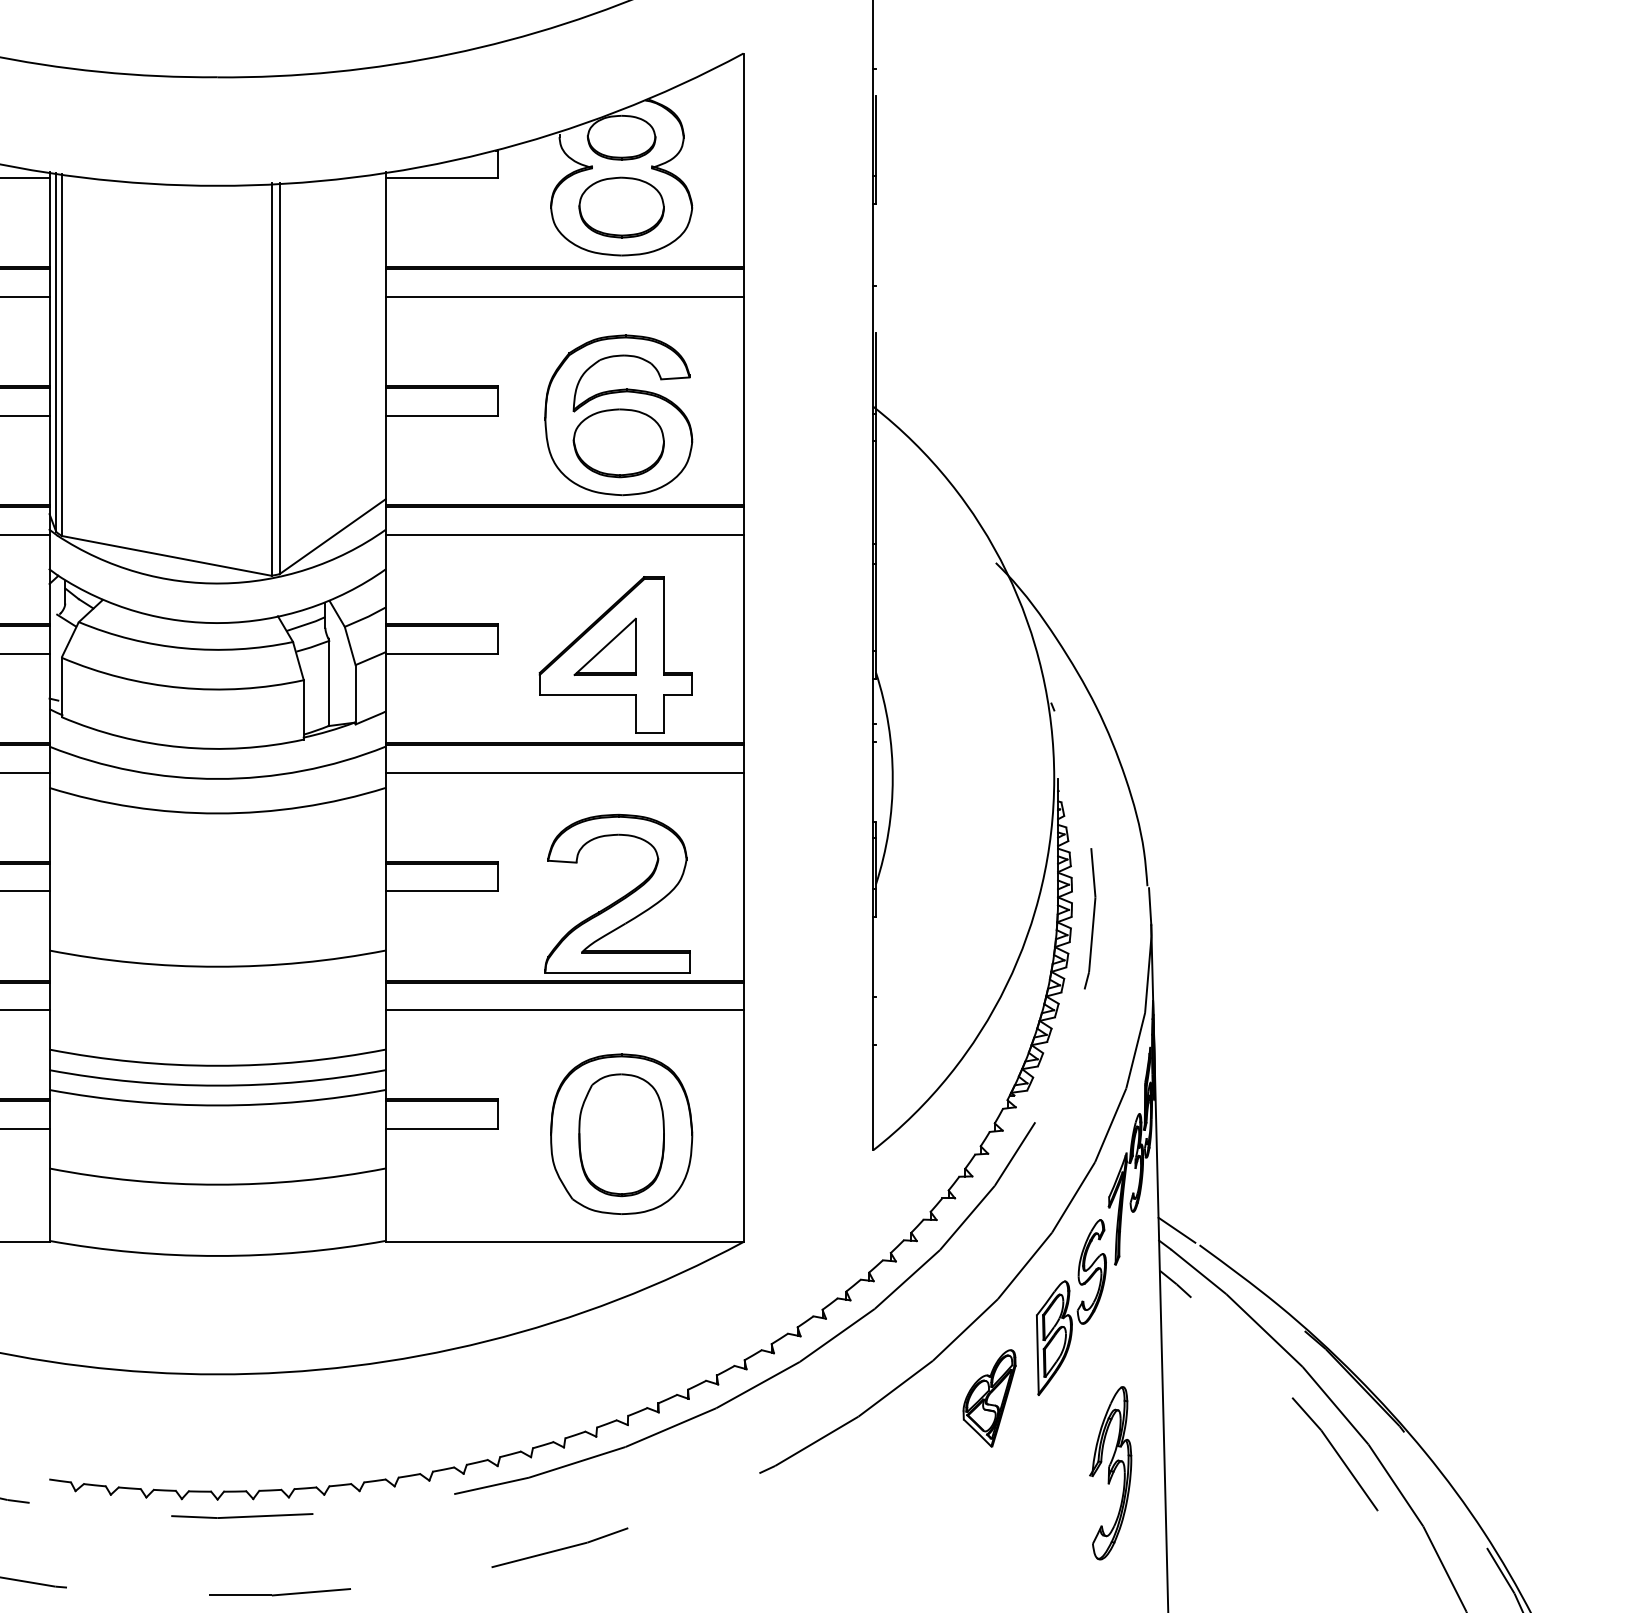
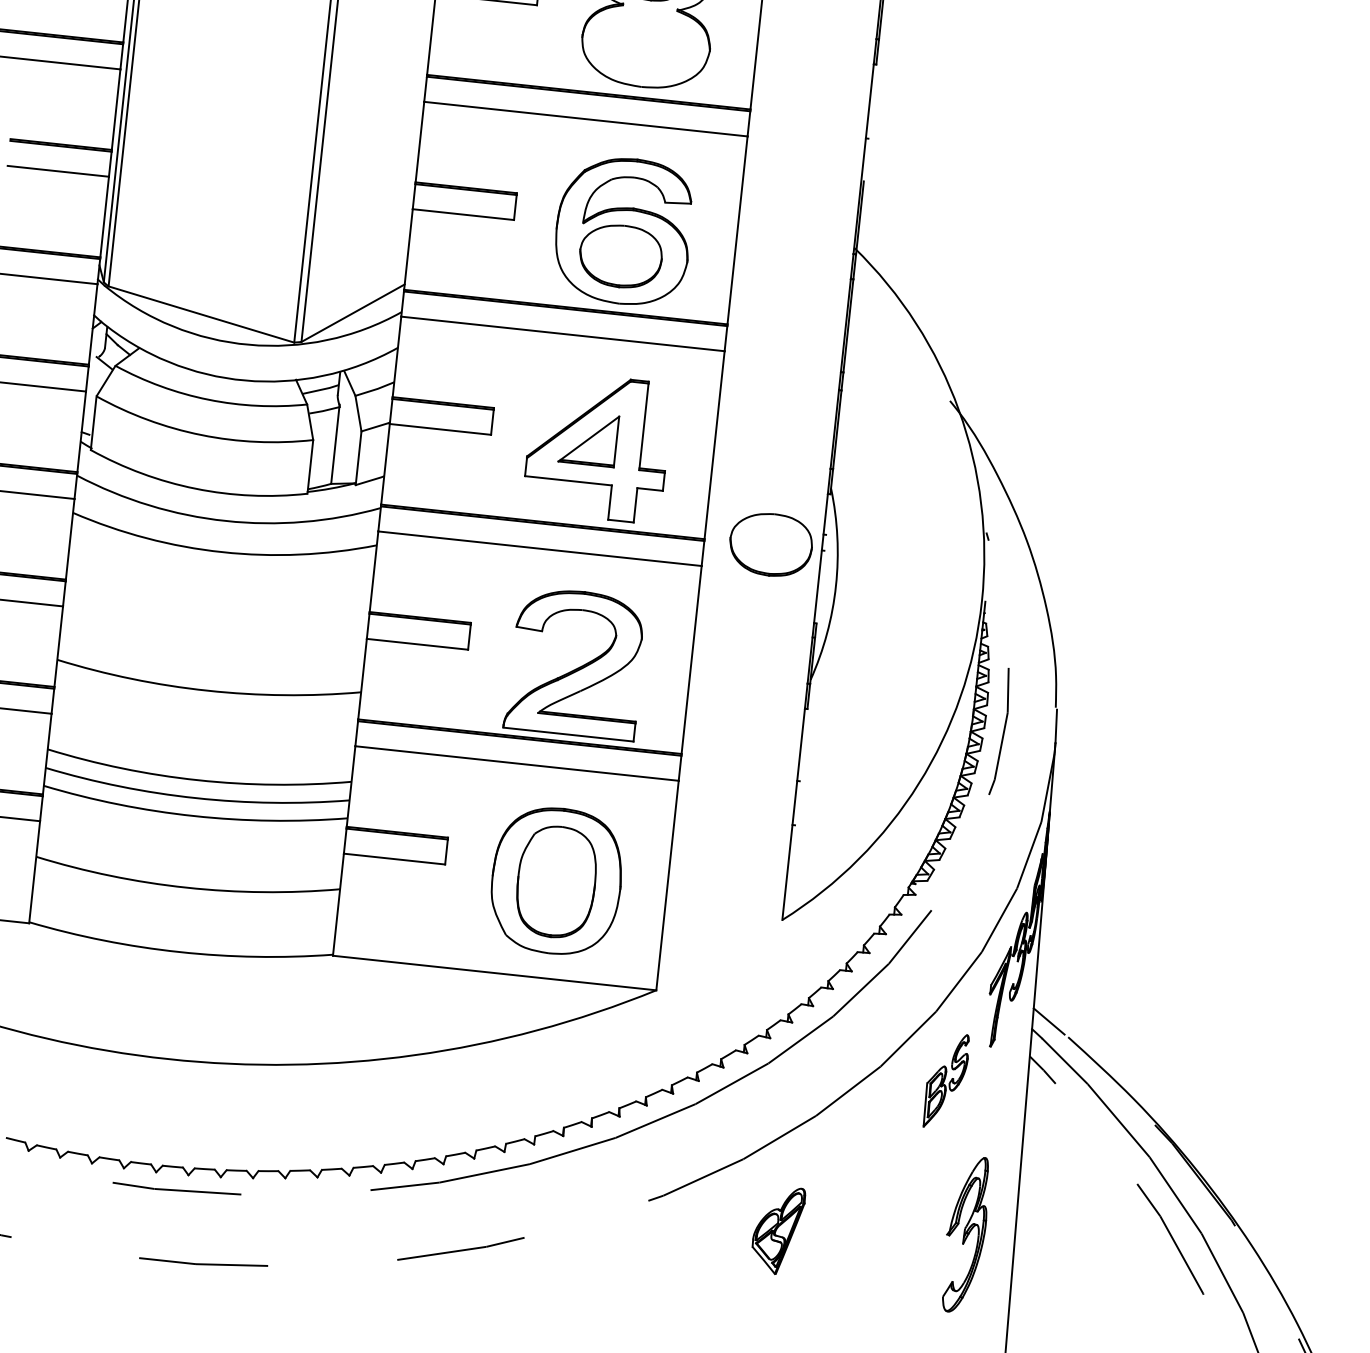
part: (621, 207) -> (645, 43), removed
part: (816, 741) -> (770, 544), added
part: (1071, 1307) -> (946, 1081), size x0.6
part: (989, 1398) -> (777, 1230), moved

